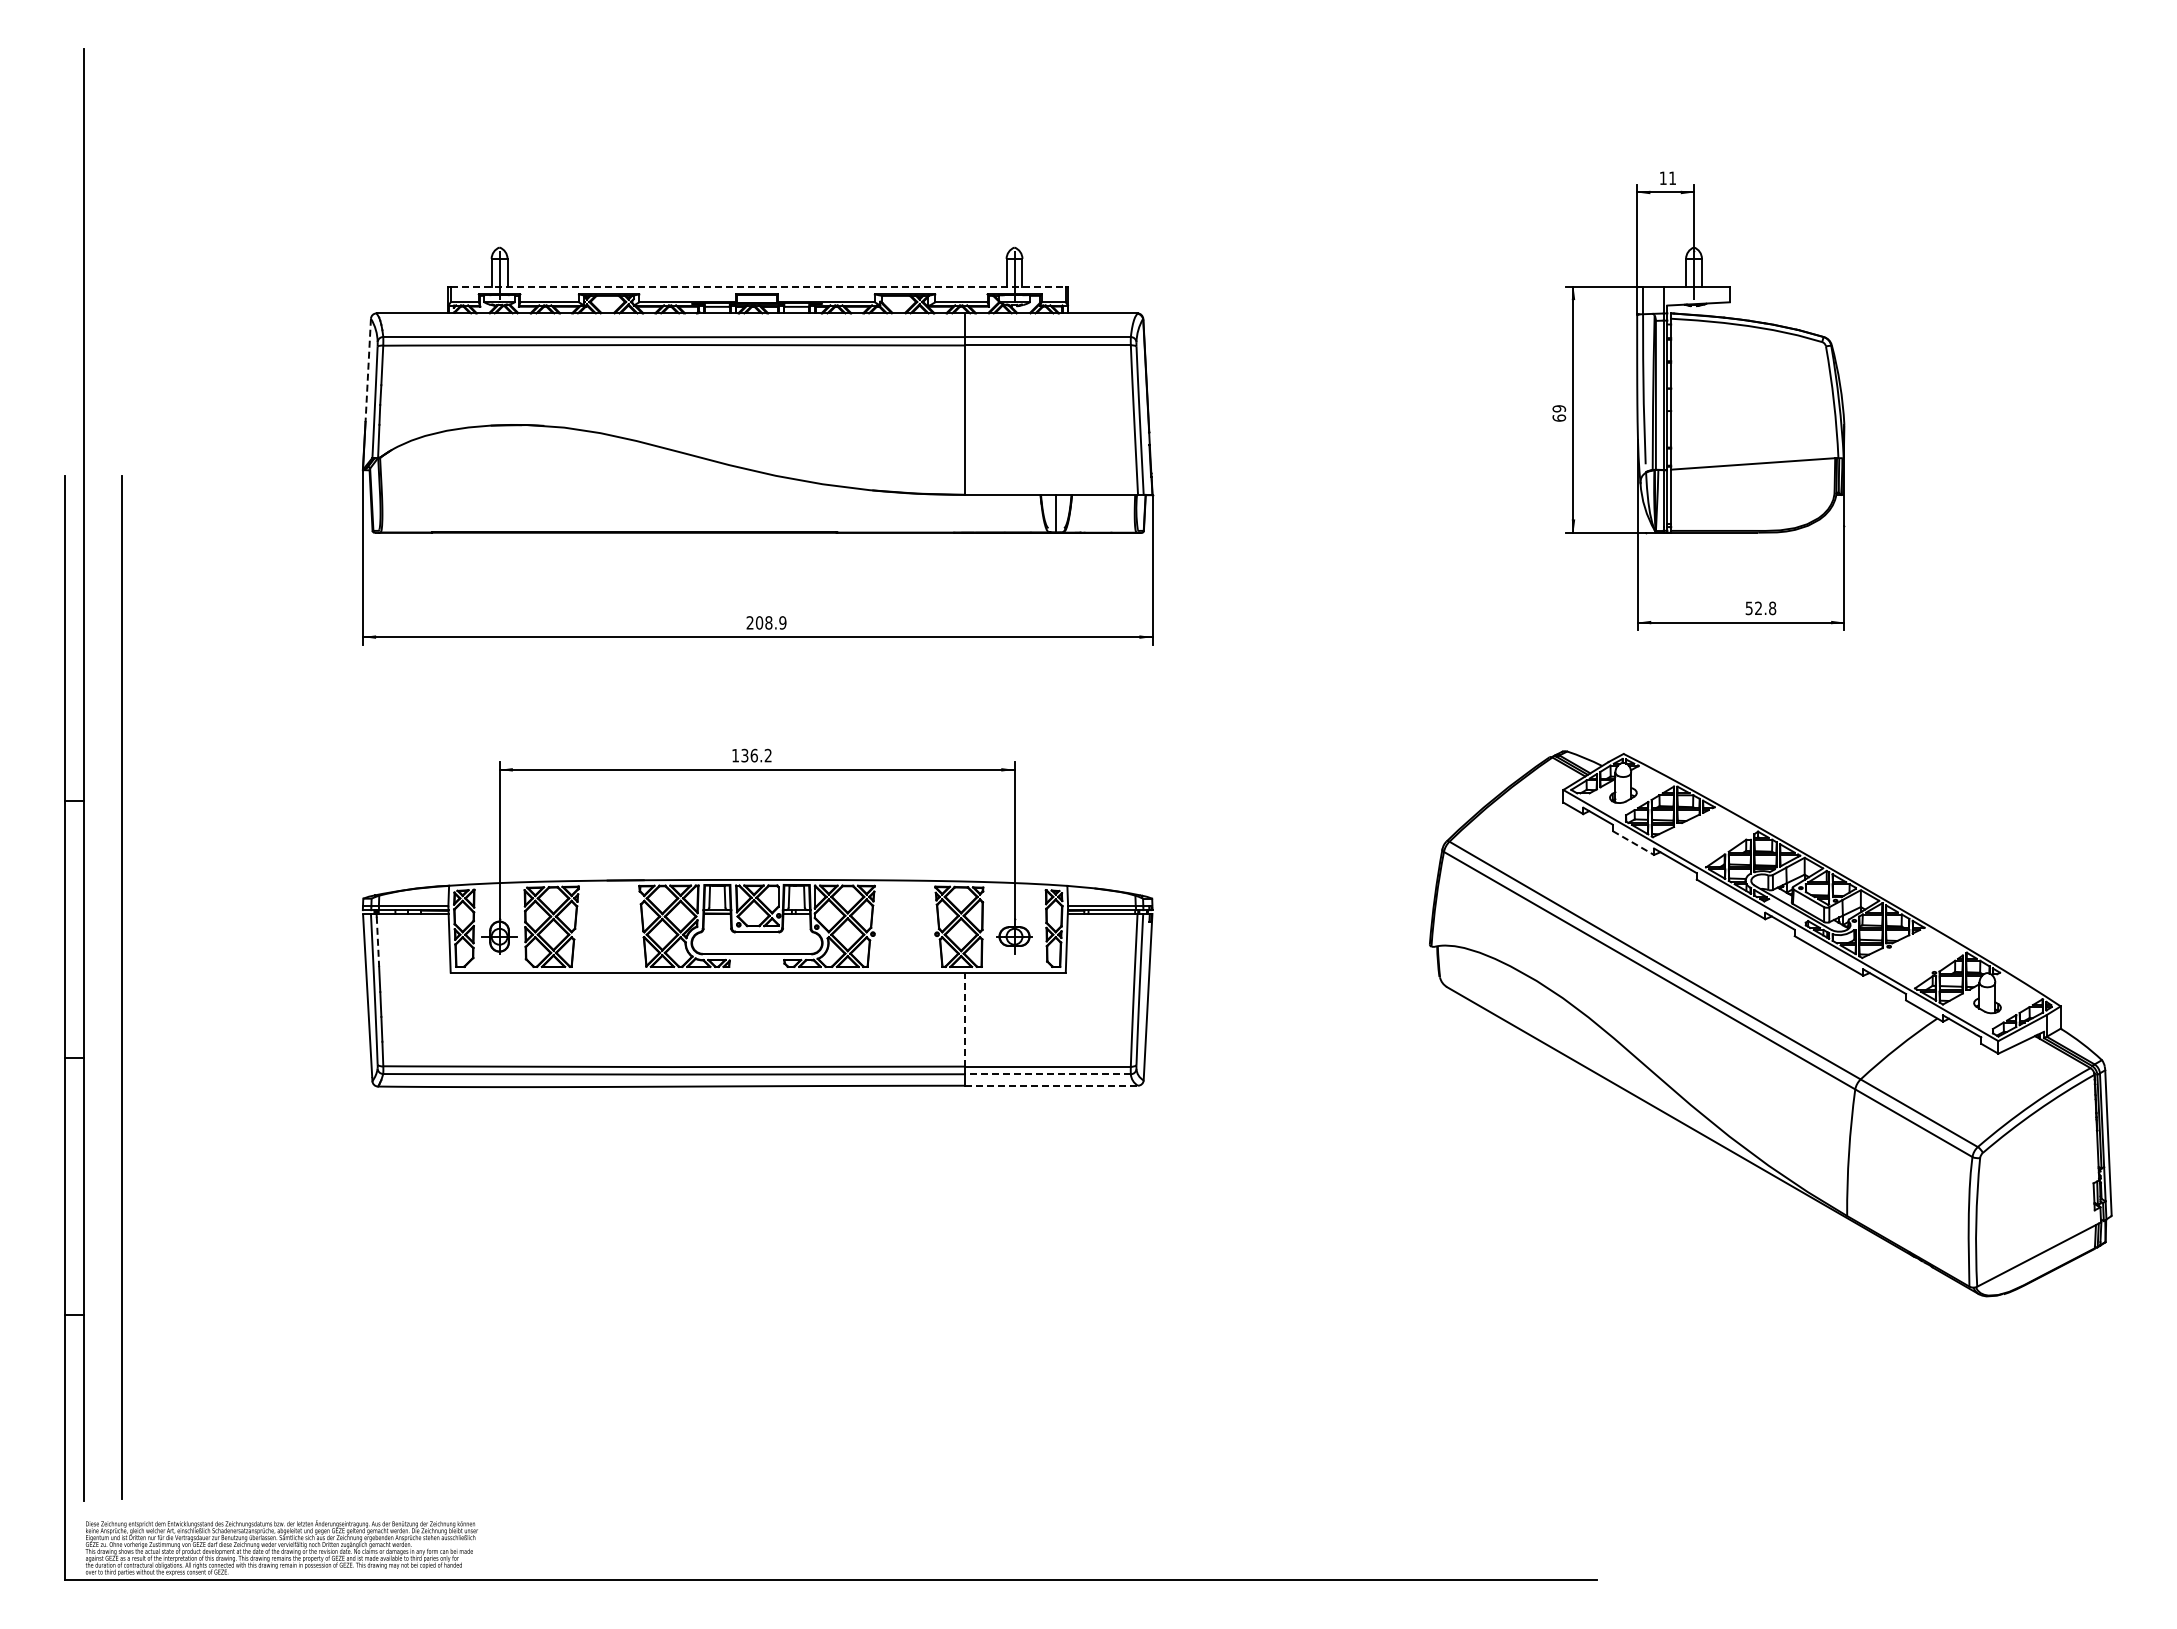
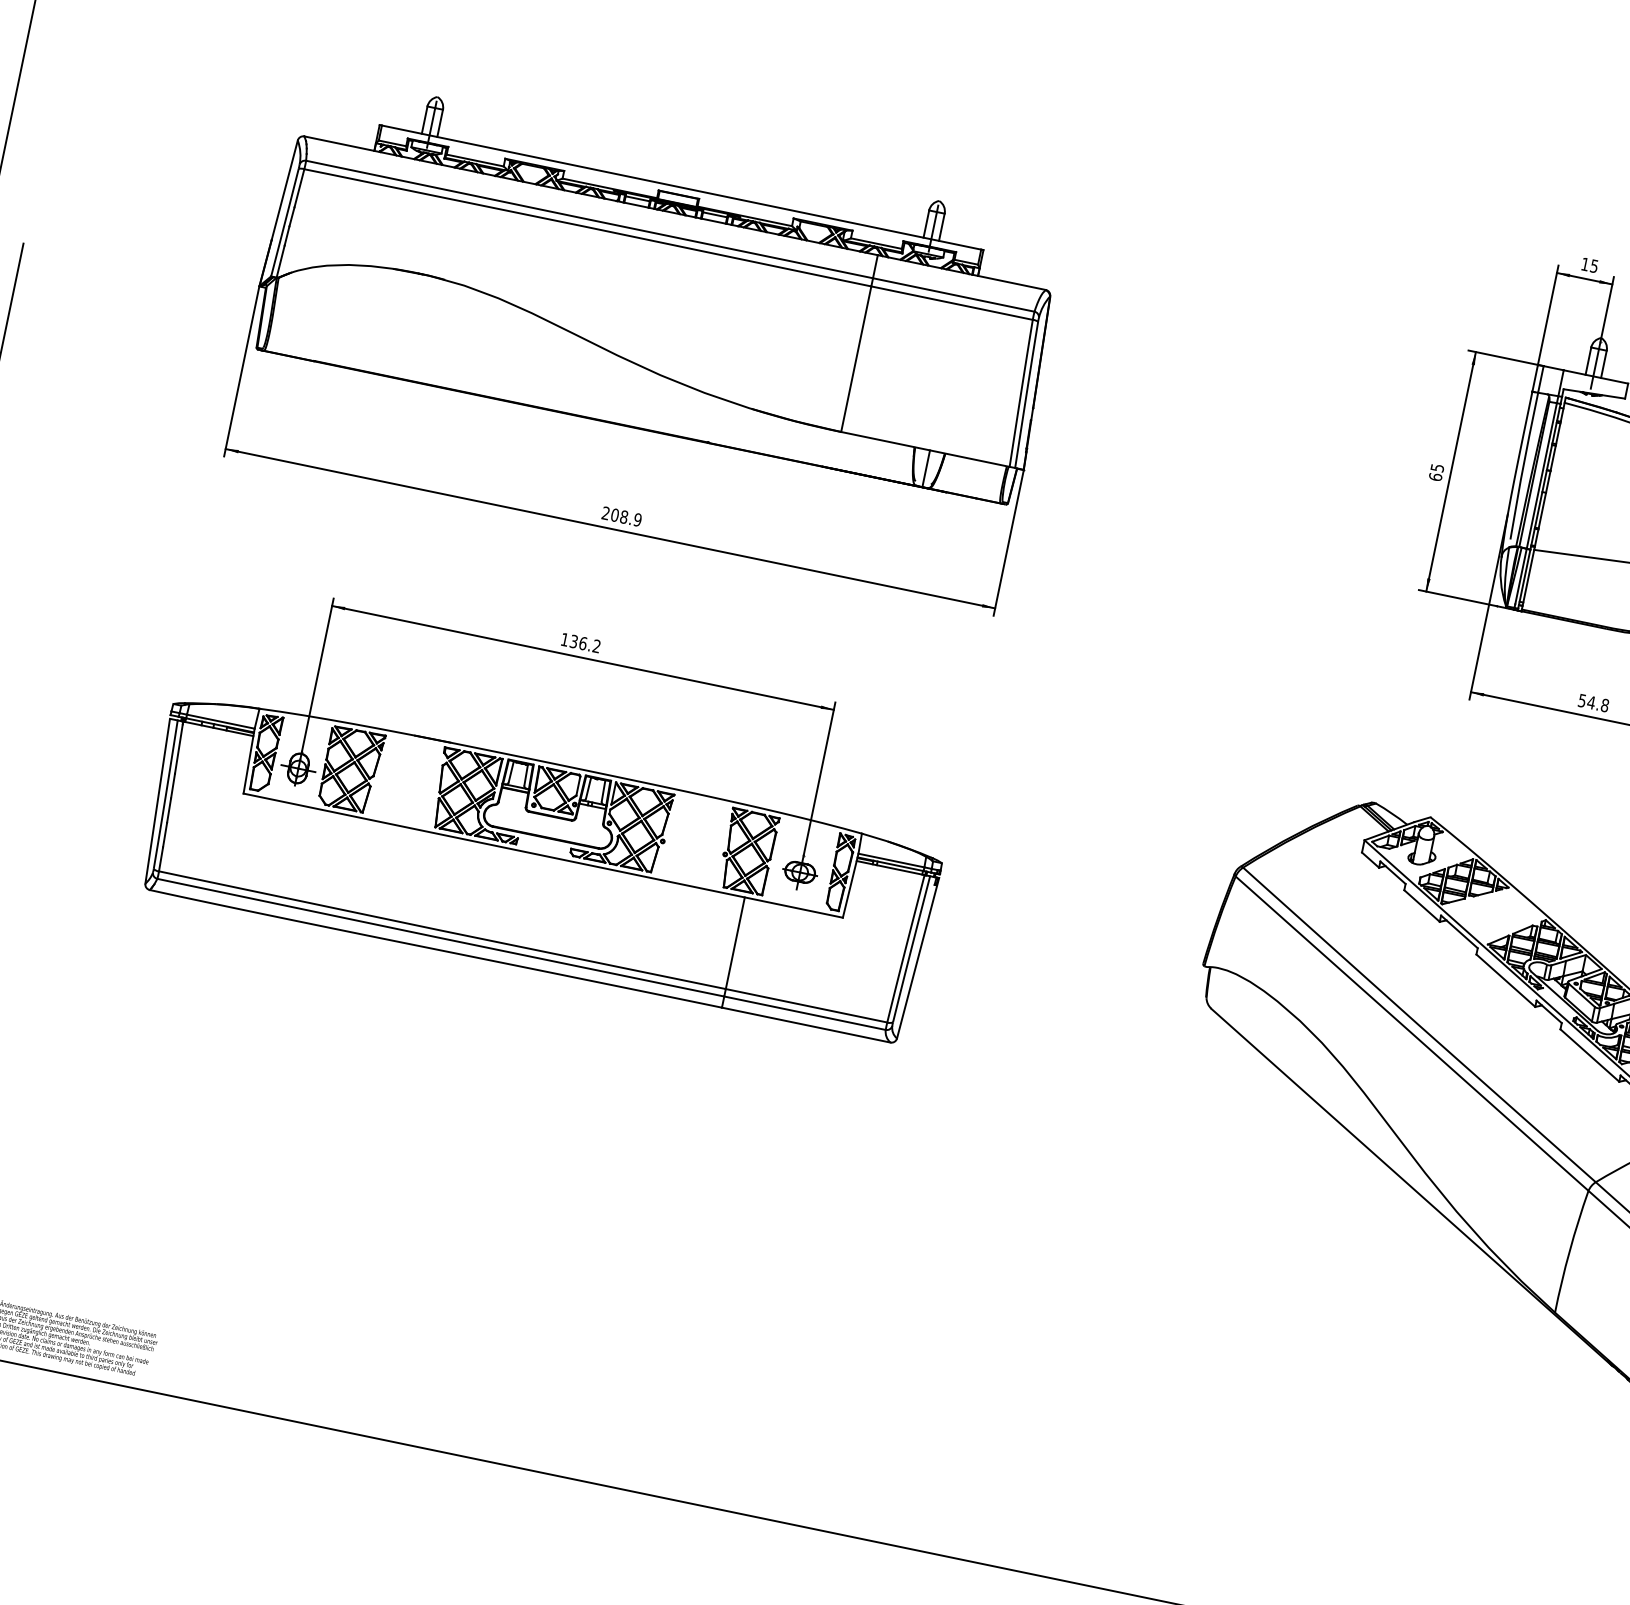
text: (1672, 178) -> (1594, 266), 11 -> 15
line: (758, 286) -> (681, 187), dashed -> solid
line: (368, 370) -> (284, 190), dashed -> solid
text: (1558, 408) -> (1436, 467), 69 -> 65
text: (1758, 607) -> (1591, 701), 52.8 -> 54.8
line: (1633, 843) -> (1422, 906), dashed -> solid
line: (377, 942) -> (178, 749), dashed -> solid
line: (965, 1019) -> (735, 943), dashed -> solid
line: (1047, 1074) -> (804, 1013), dashed -> solid
line: (1052, 1085) -> (807, 1025), dashed -> solid

